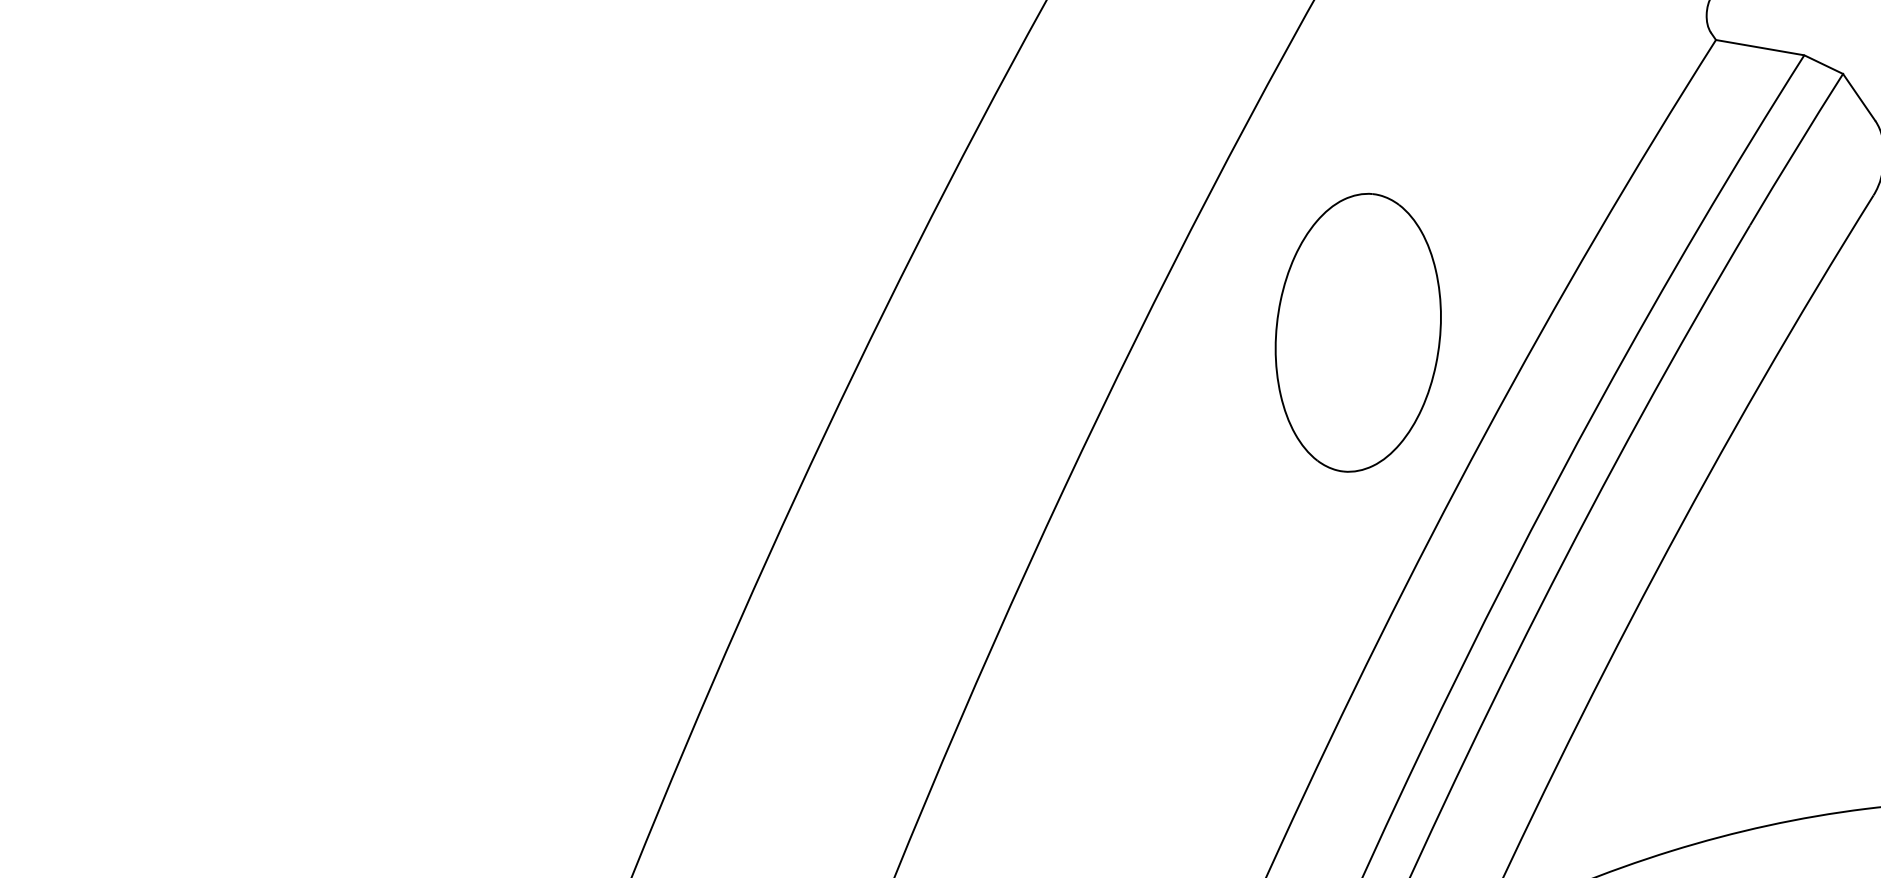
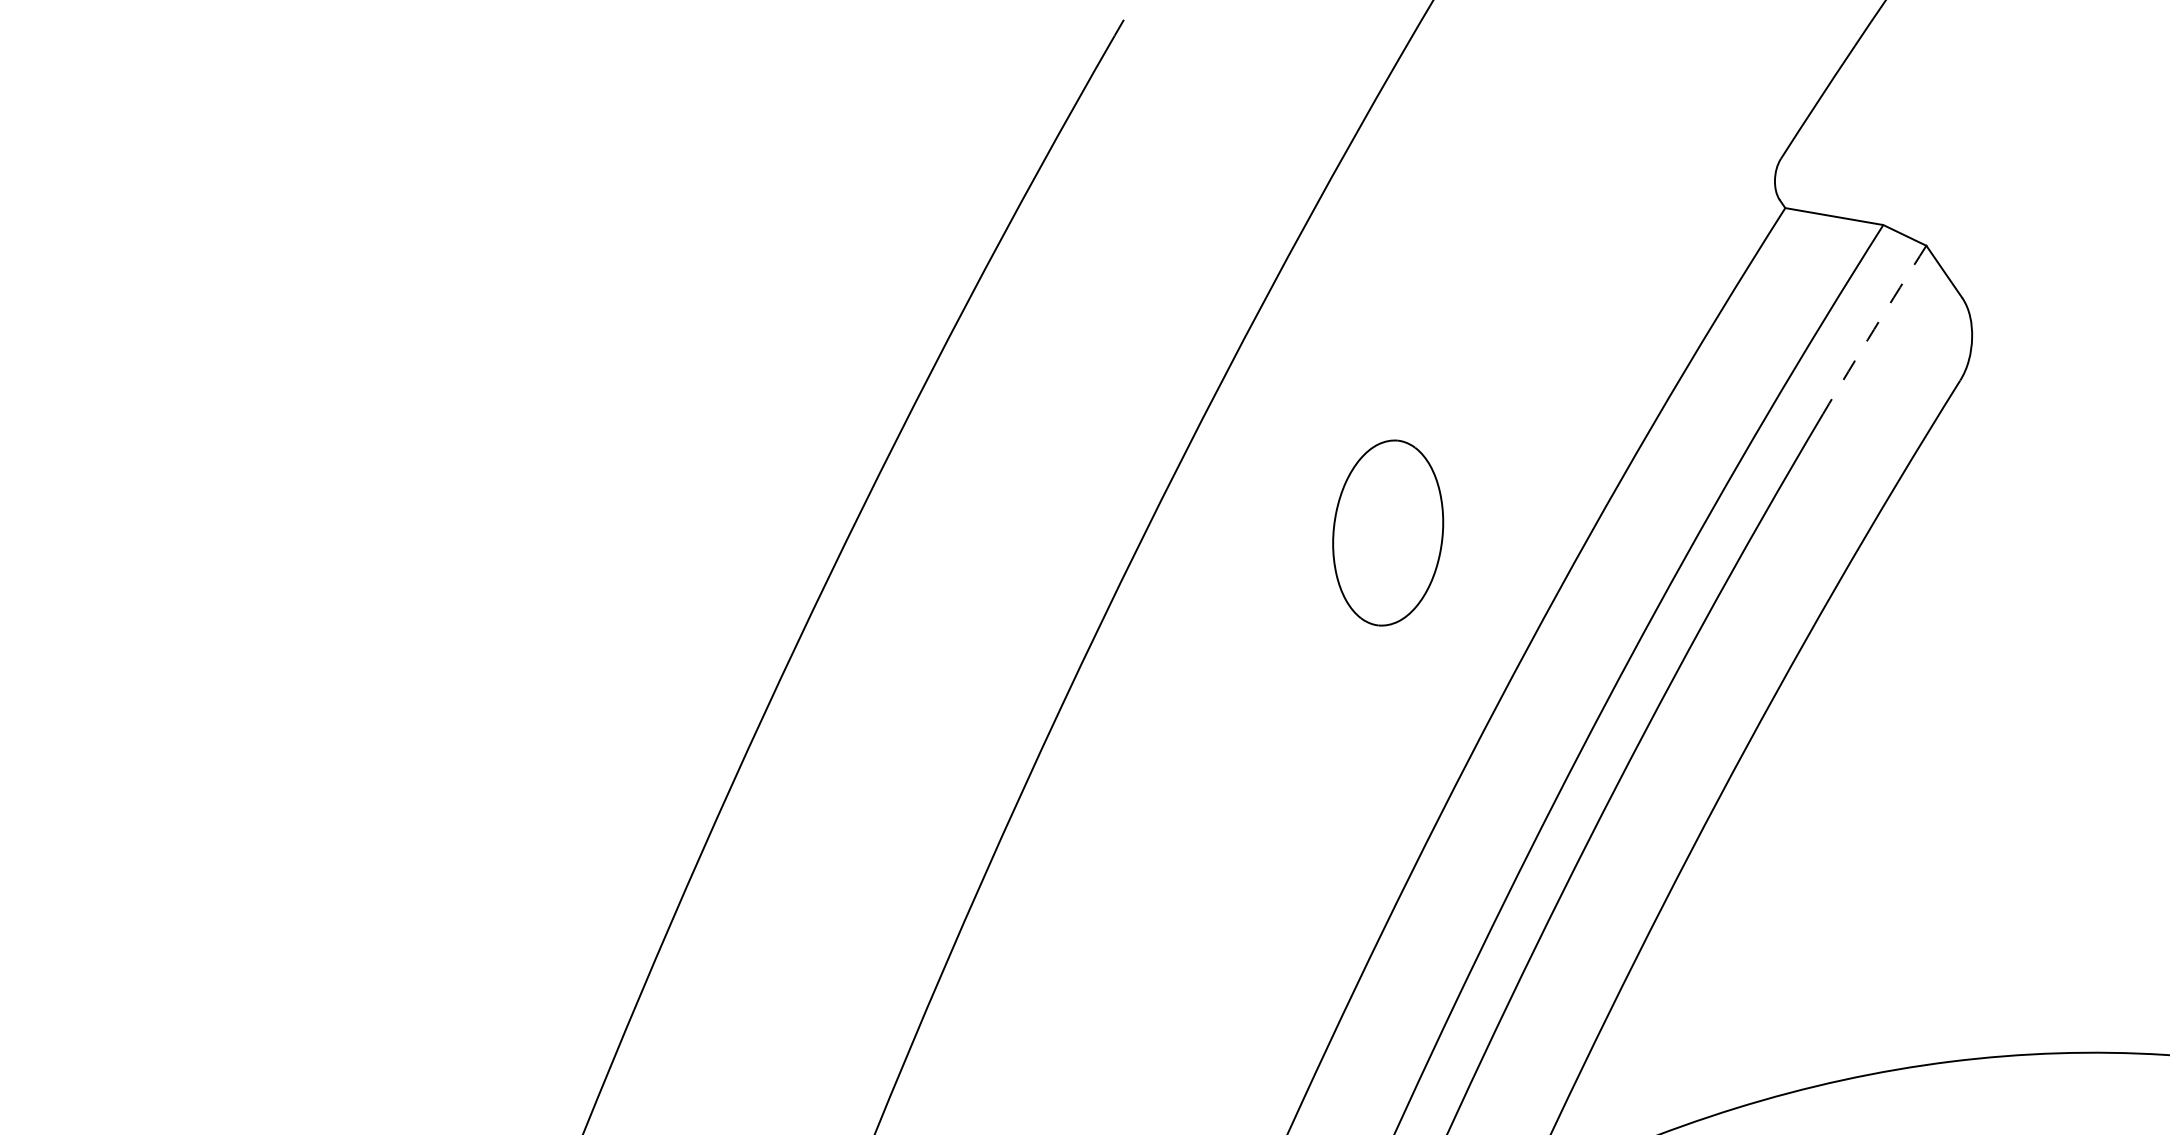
arc: (1796, 149) -> (1874, 329), solid -> dashed
part: (1357, 332) -> (1387, 532), size x0.6

